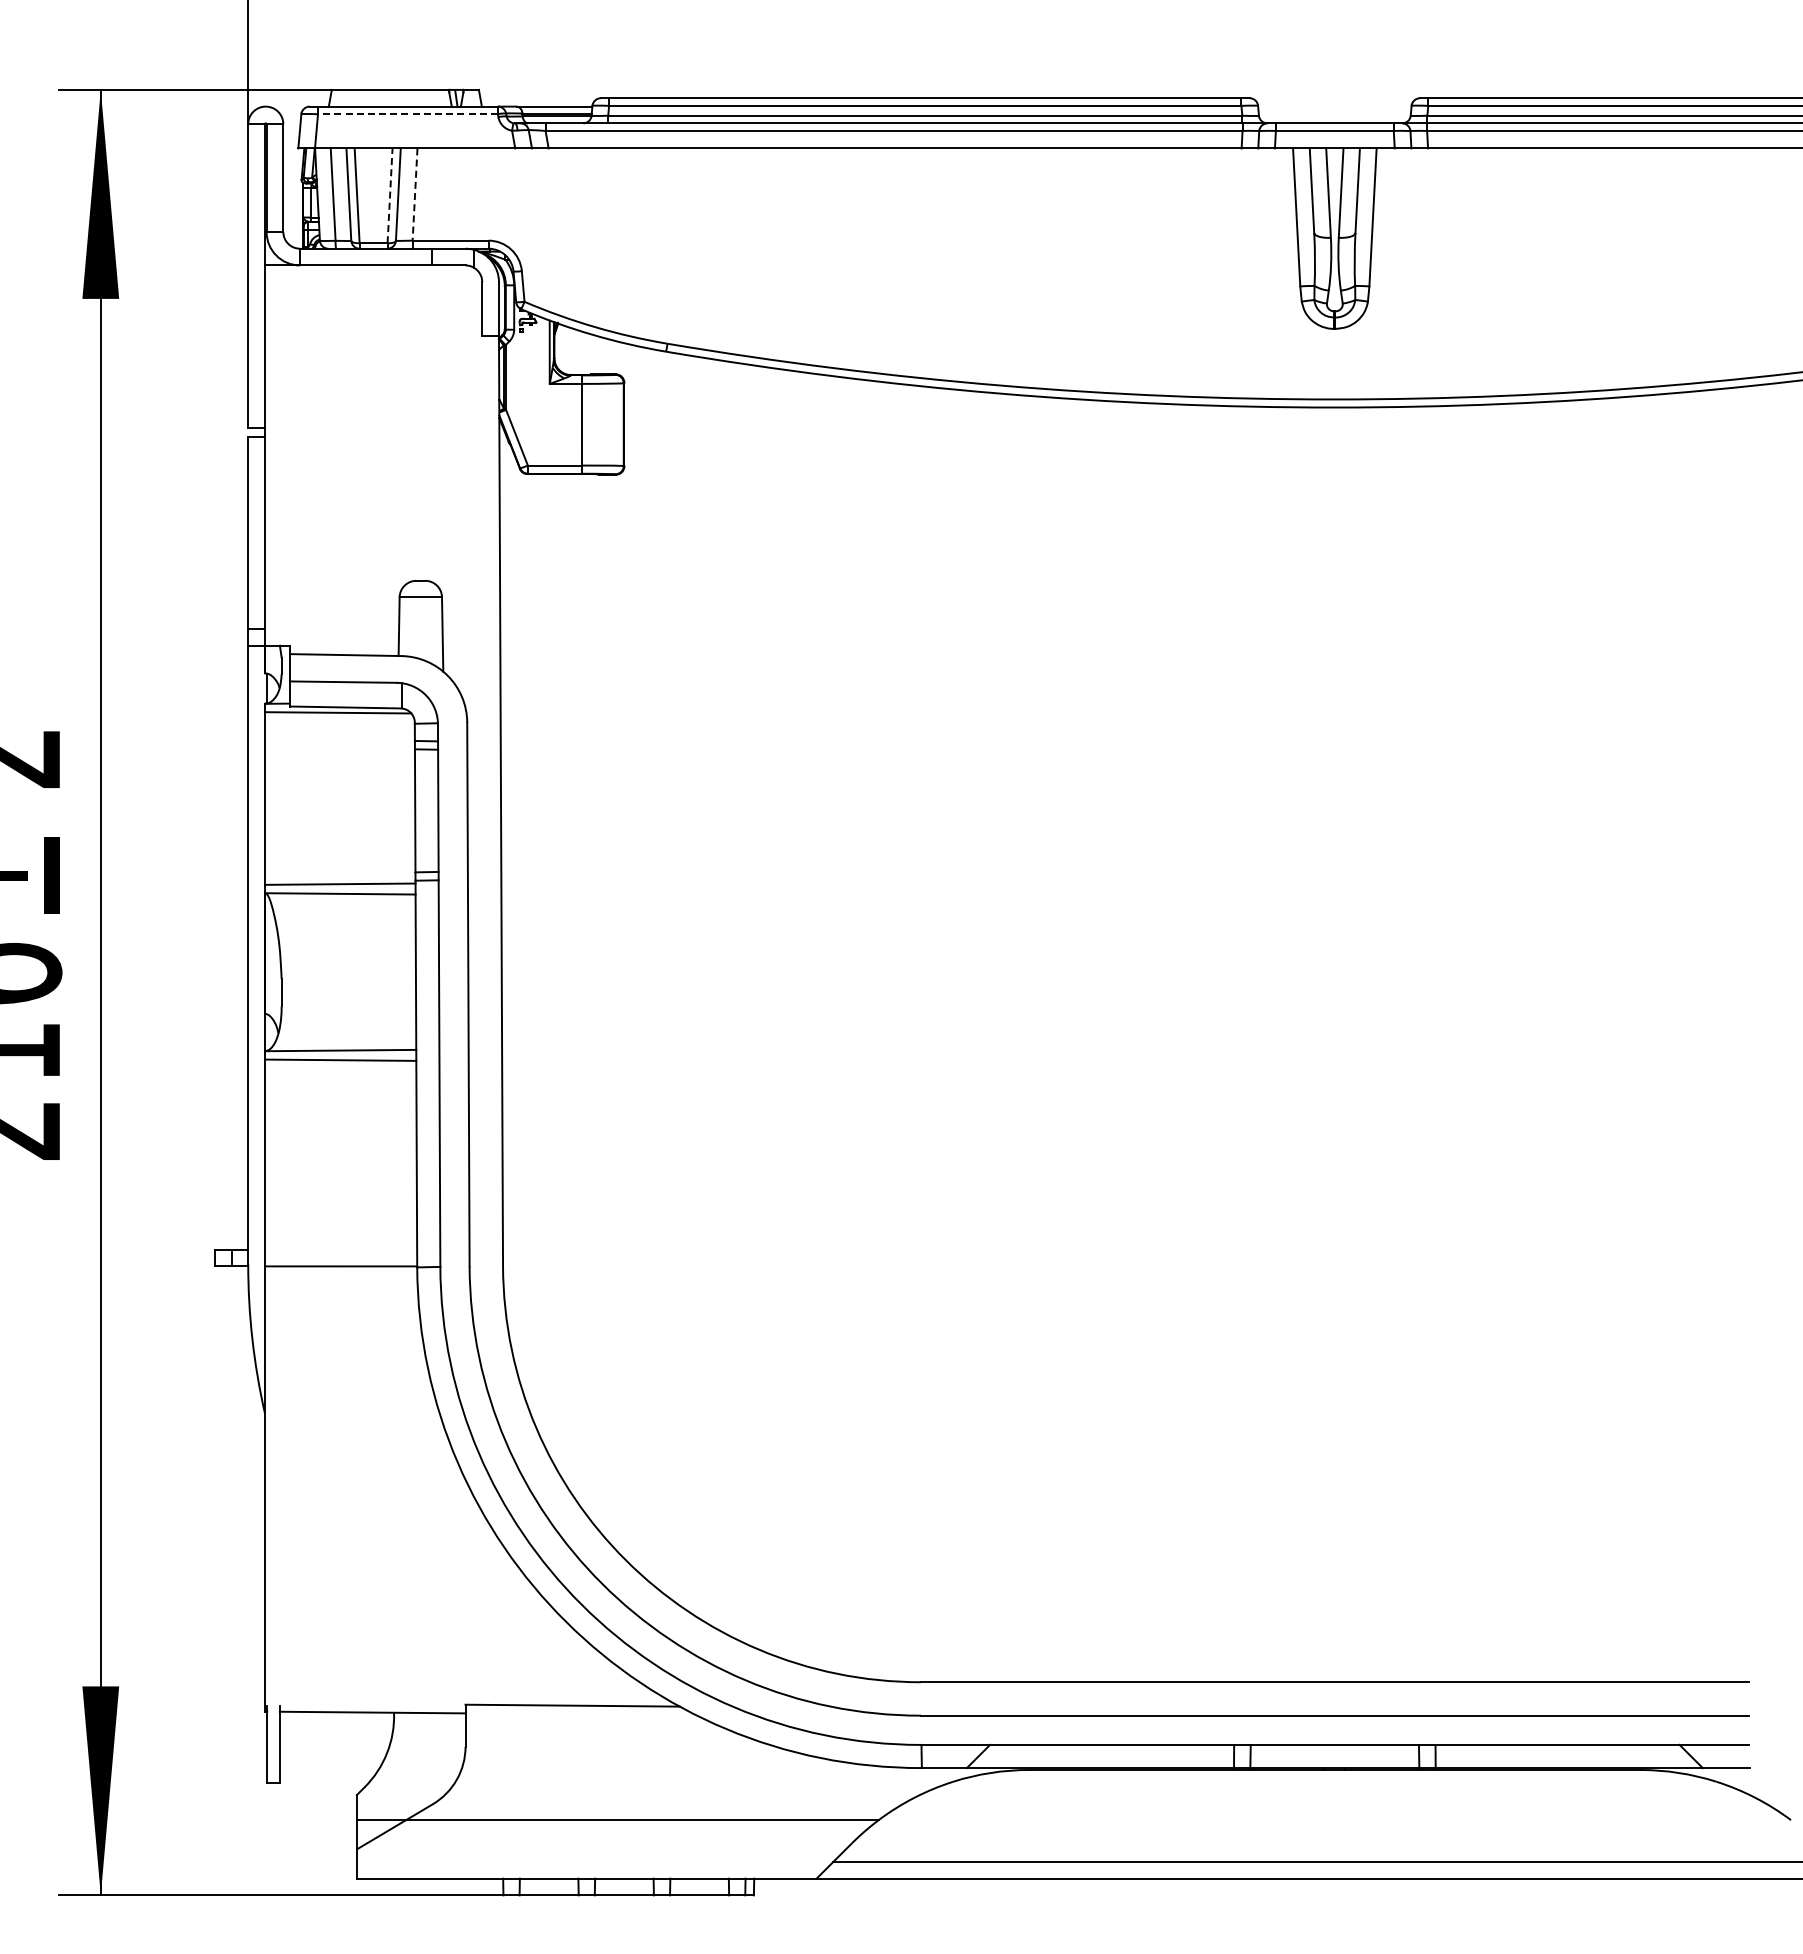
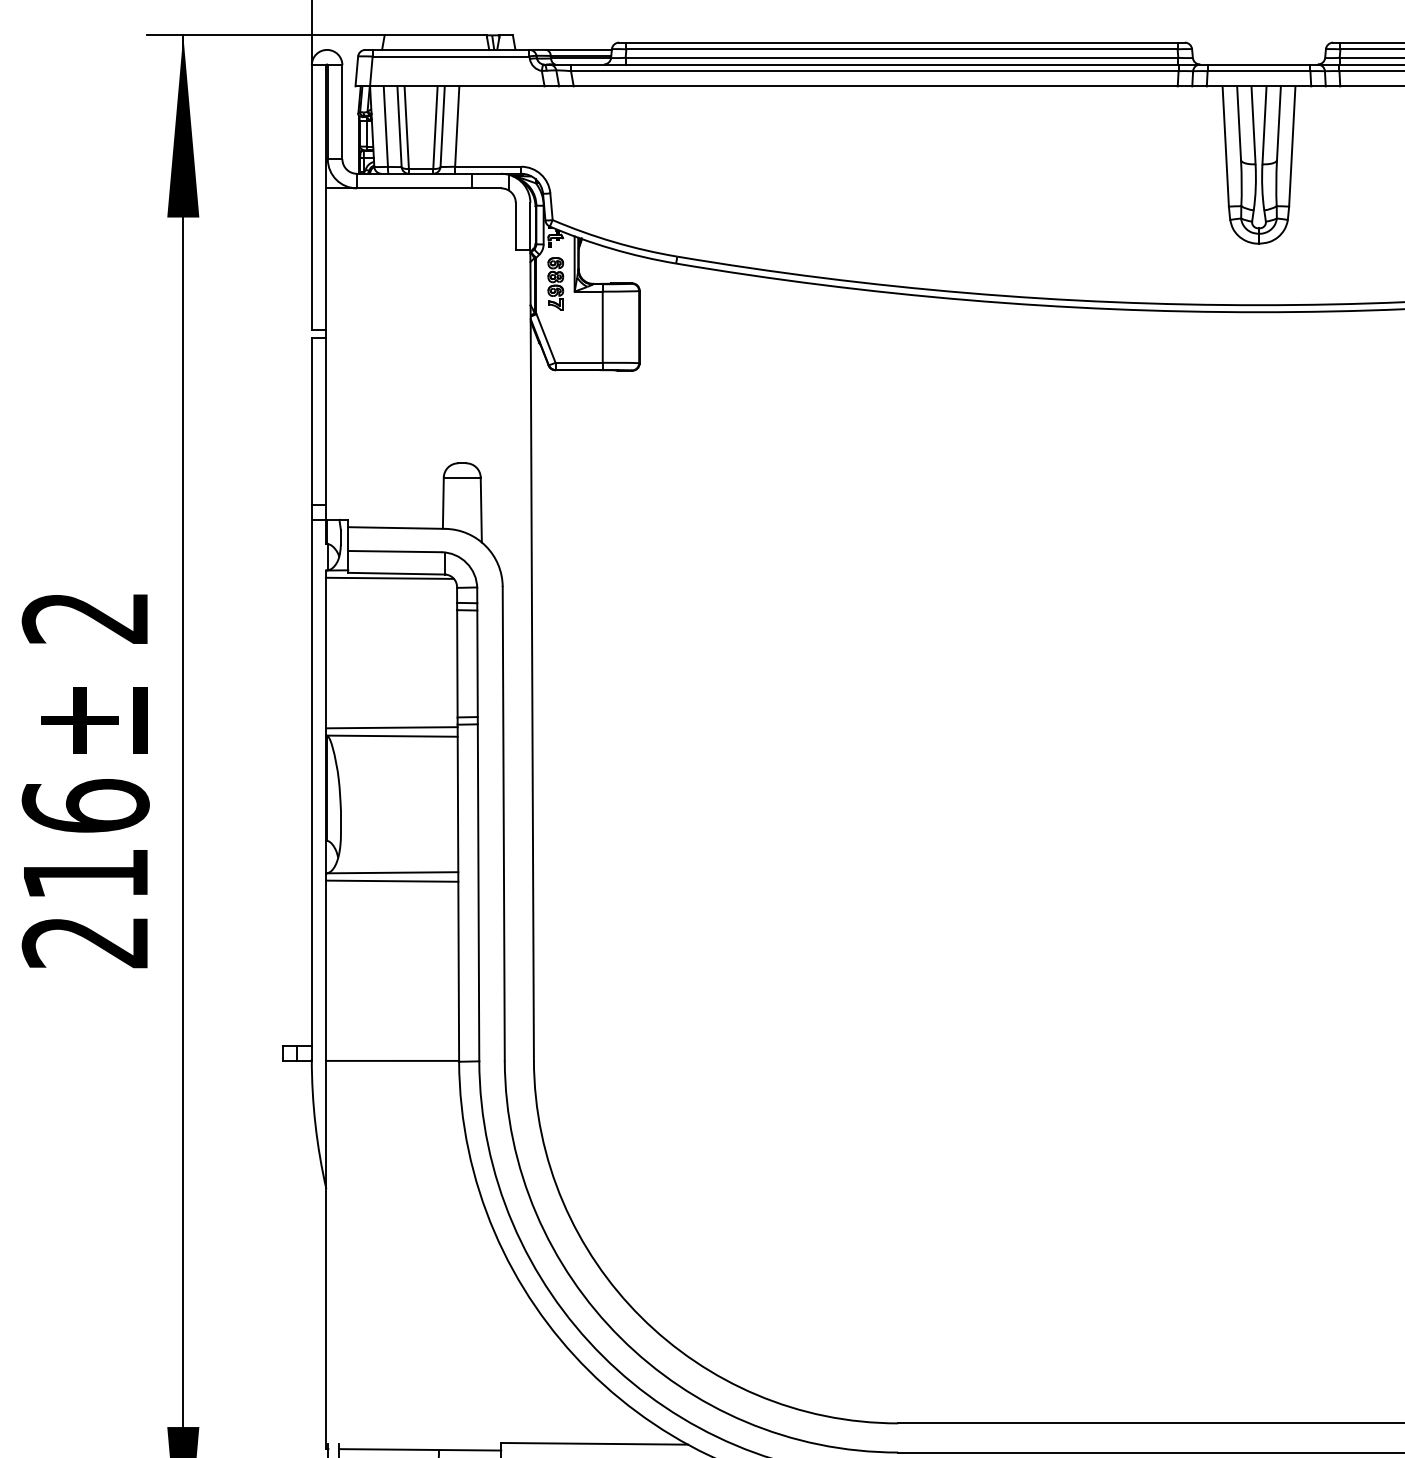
line: (407, 114) -> (450, 56), dashed -> solid
line: (390, 195) -> (435, 127), dashed -> solid
line: (415, 195) -> (457, 127), dashed -> solid
part: (527, 374) -> (555, 283), added

